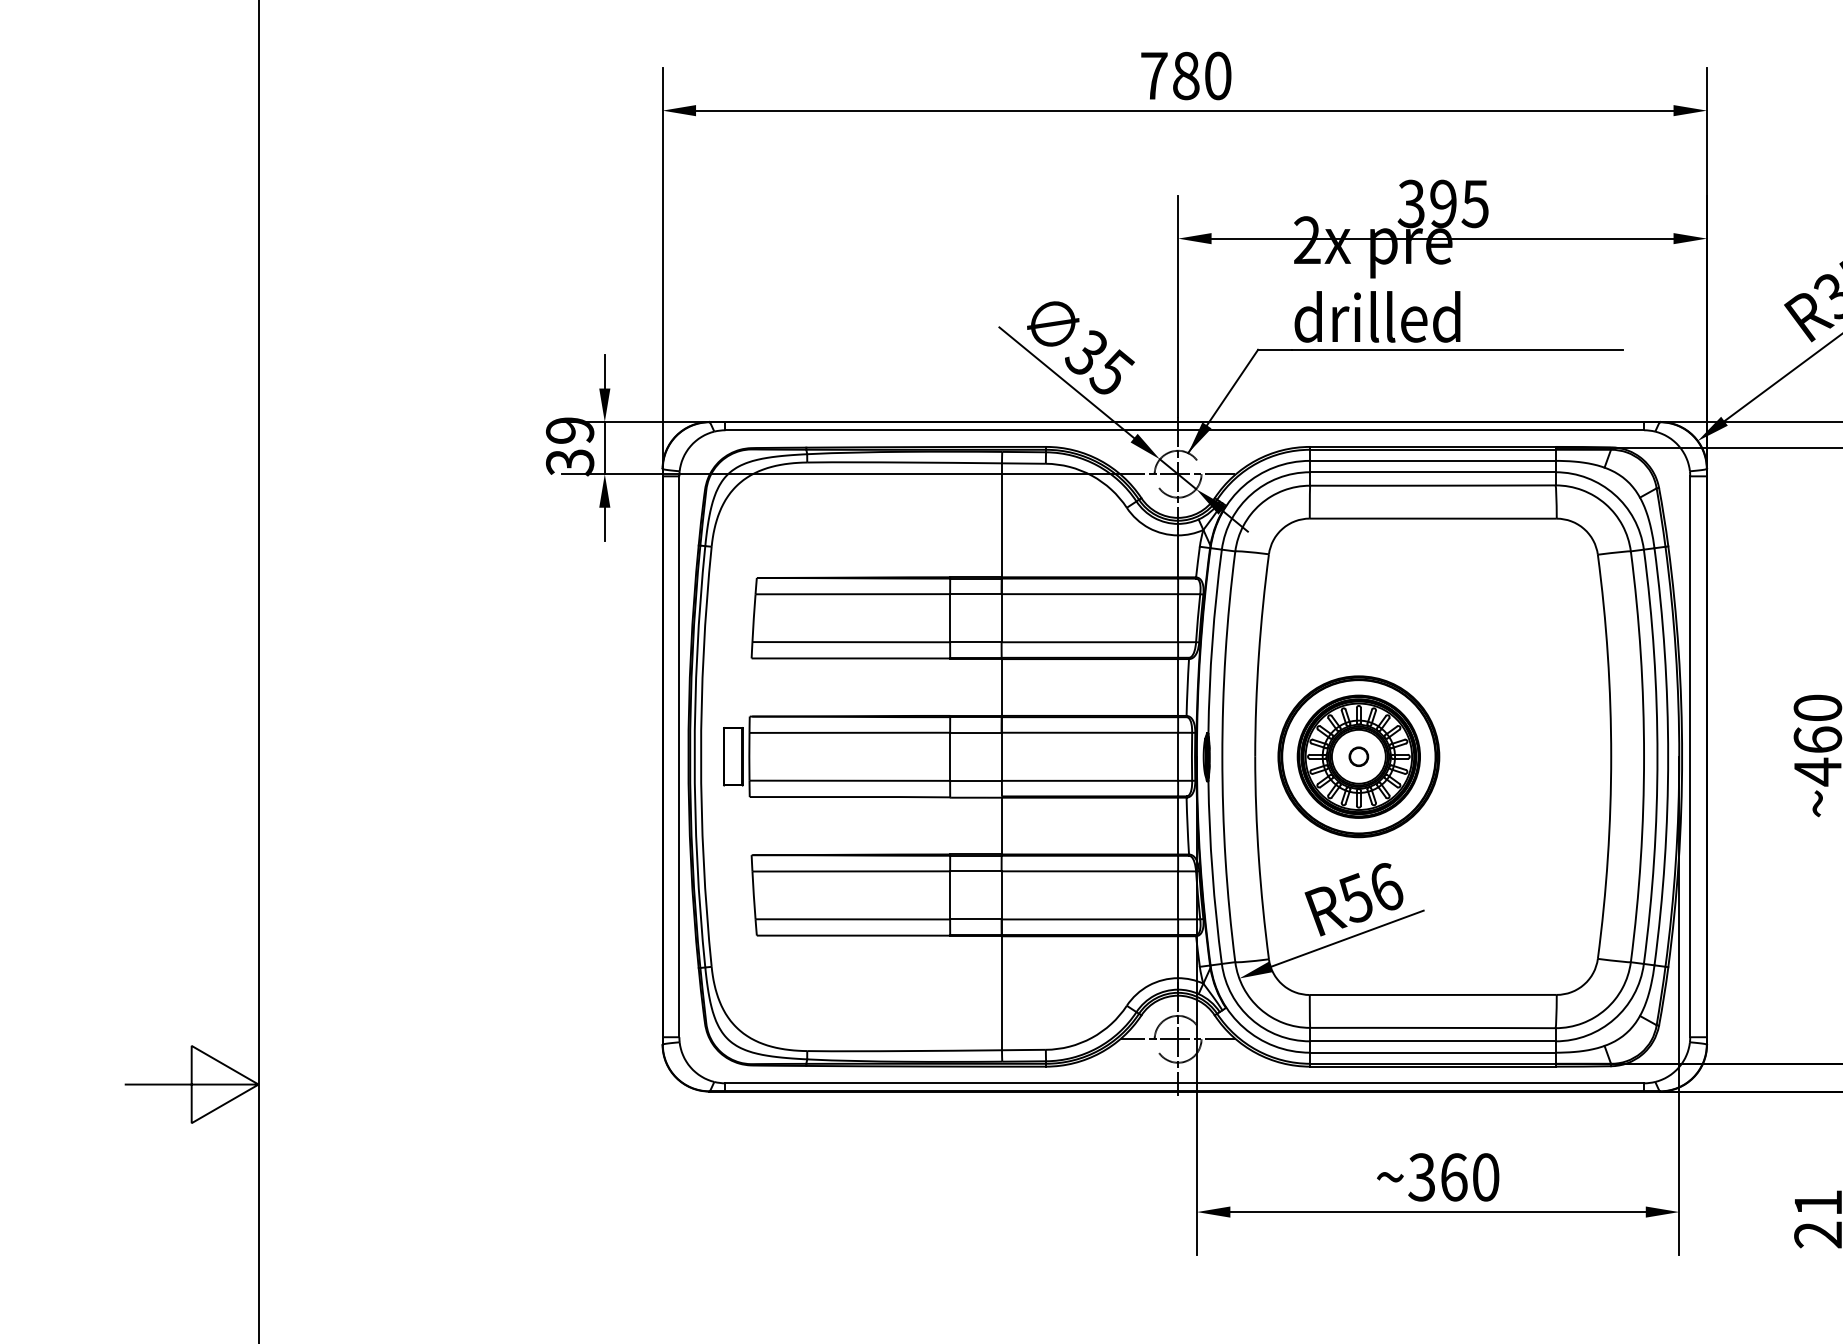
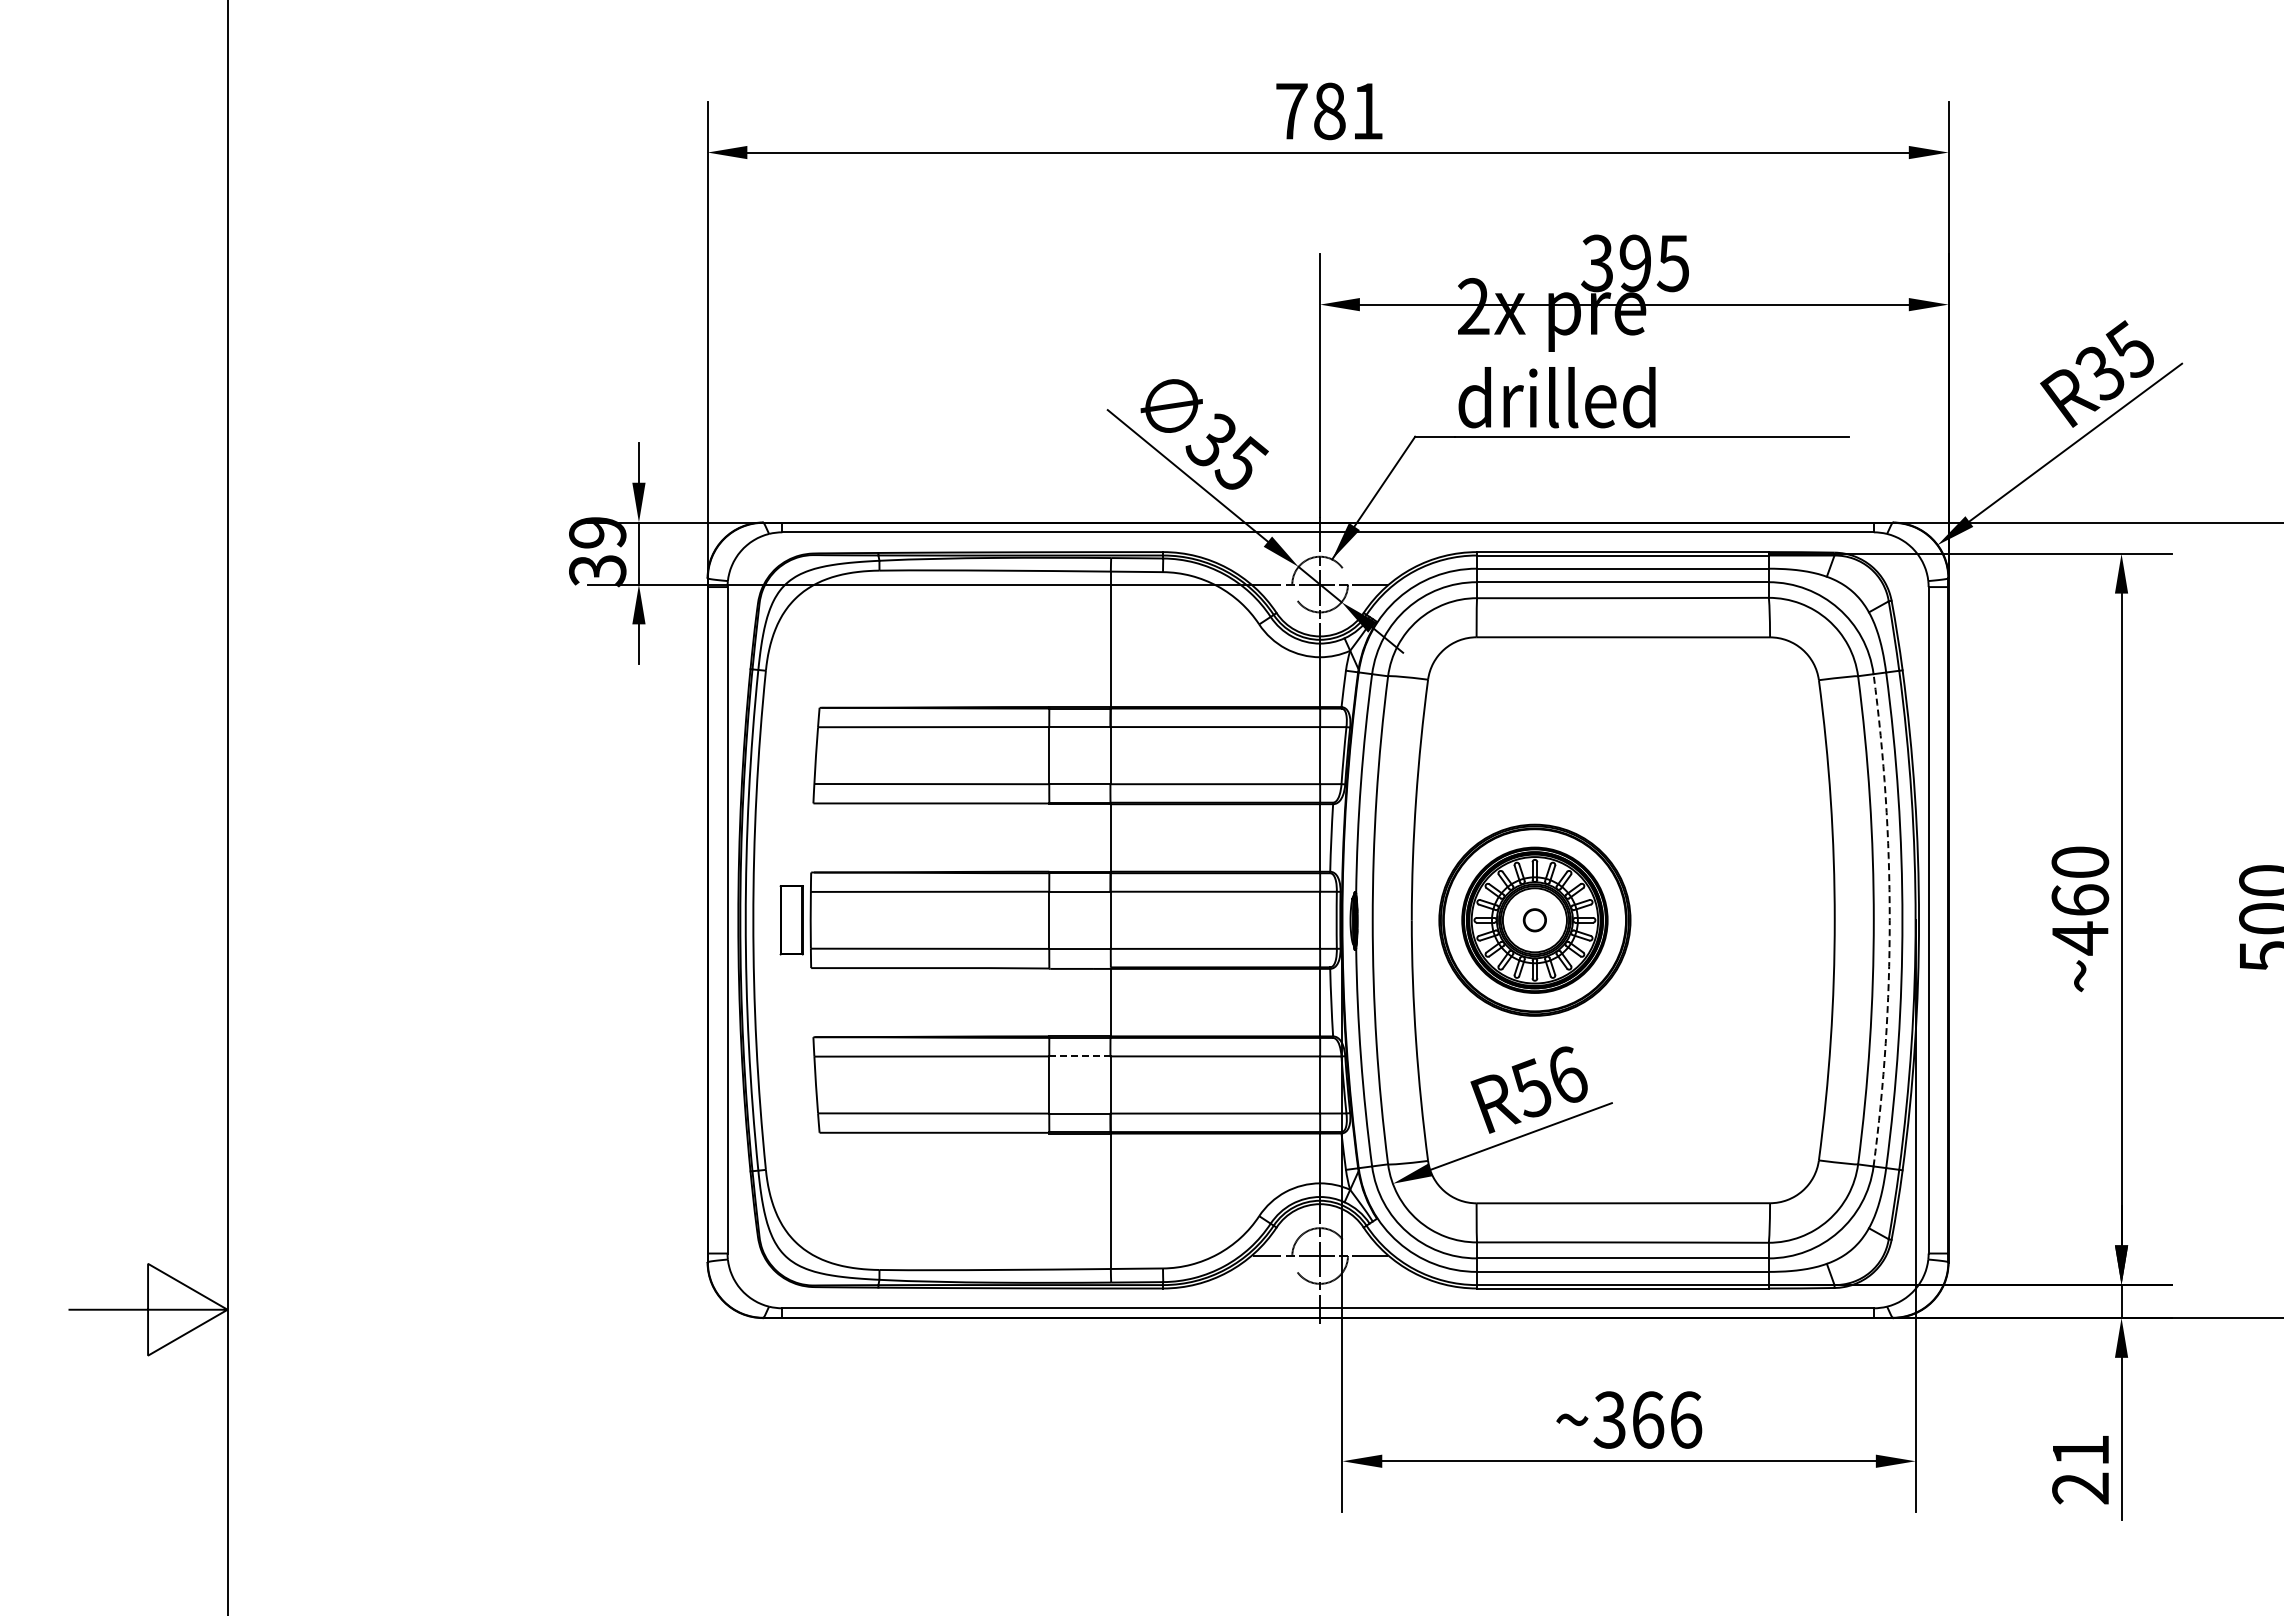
text: (1217, 76) -> (1367, 111), 780 -> 781
arc: (1657, 756) -> (1889, 920), solid -> dashed
line: (975, 871) -> (1079, 1056), solid -> dashed
text: (1486, 1176) -> (1686, 1419), ~360 -> ~366

